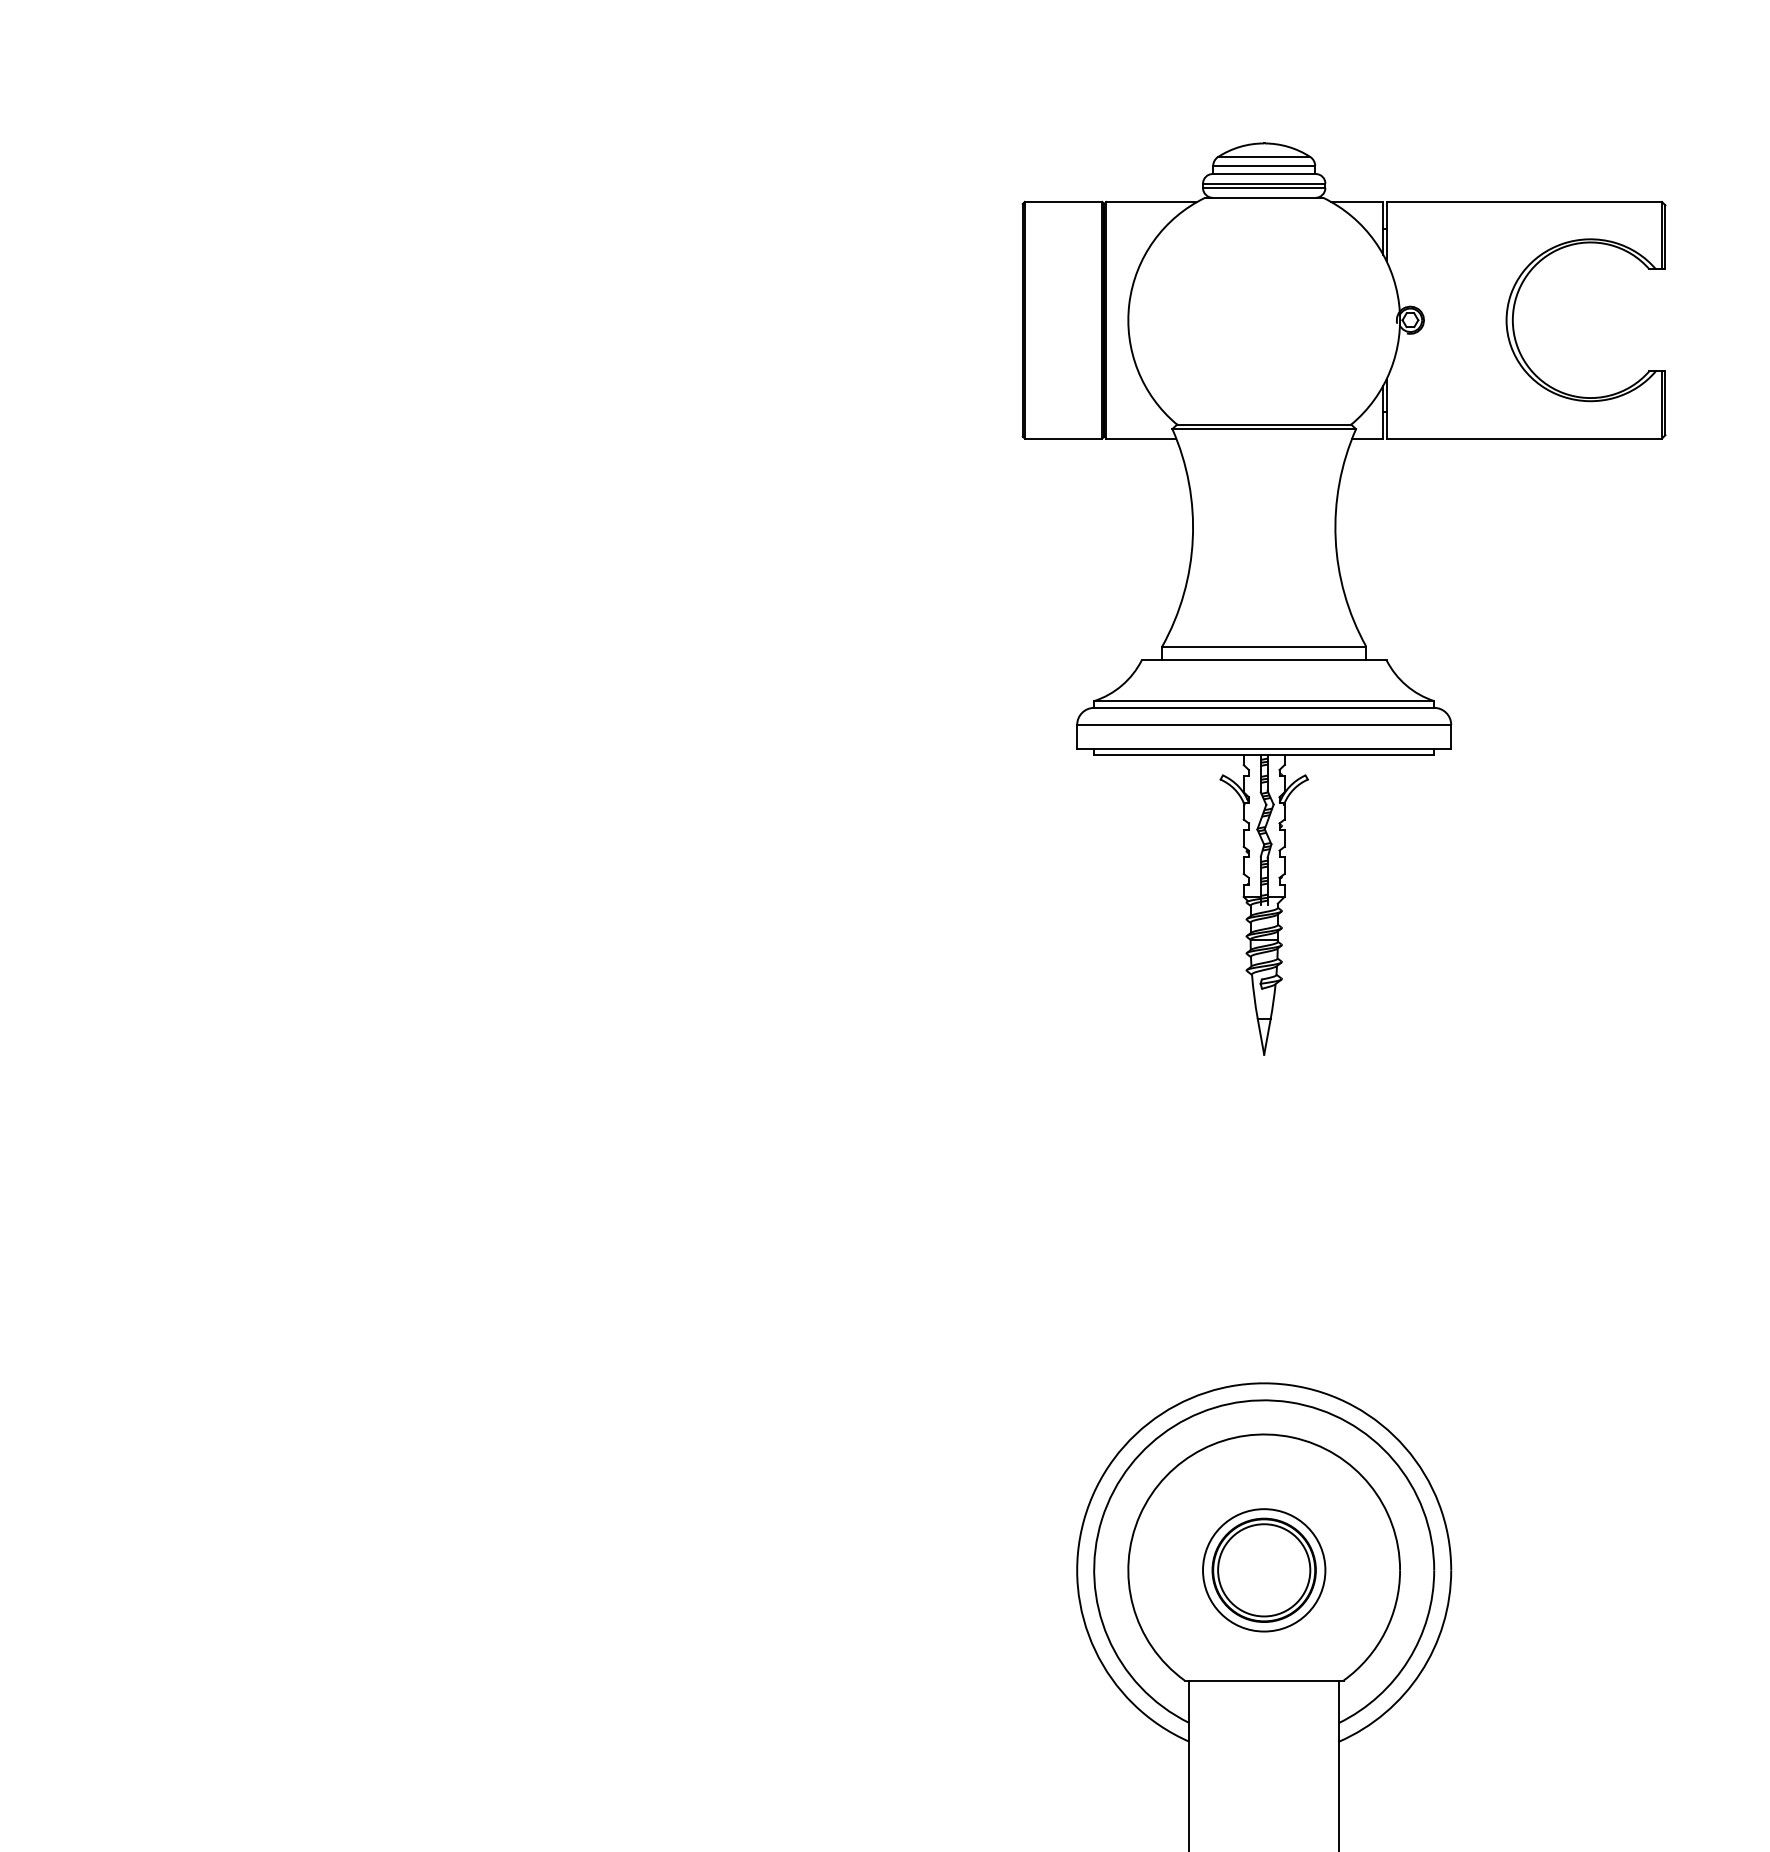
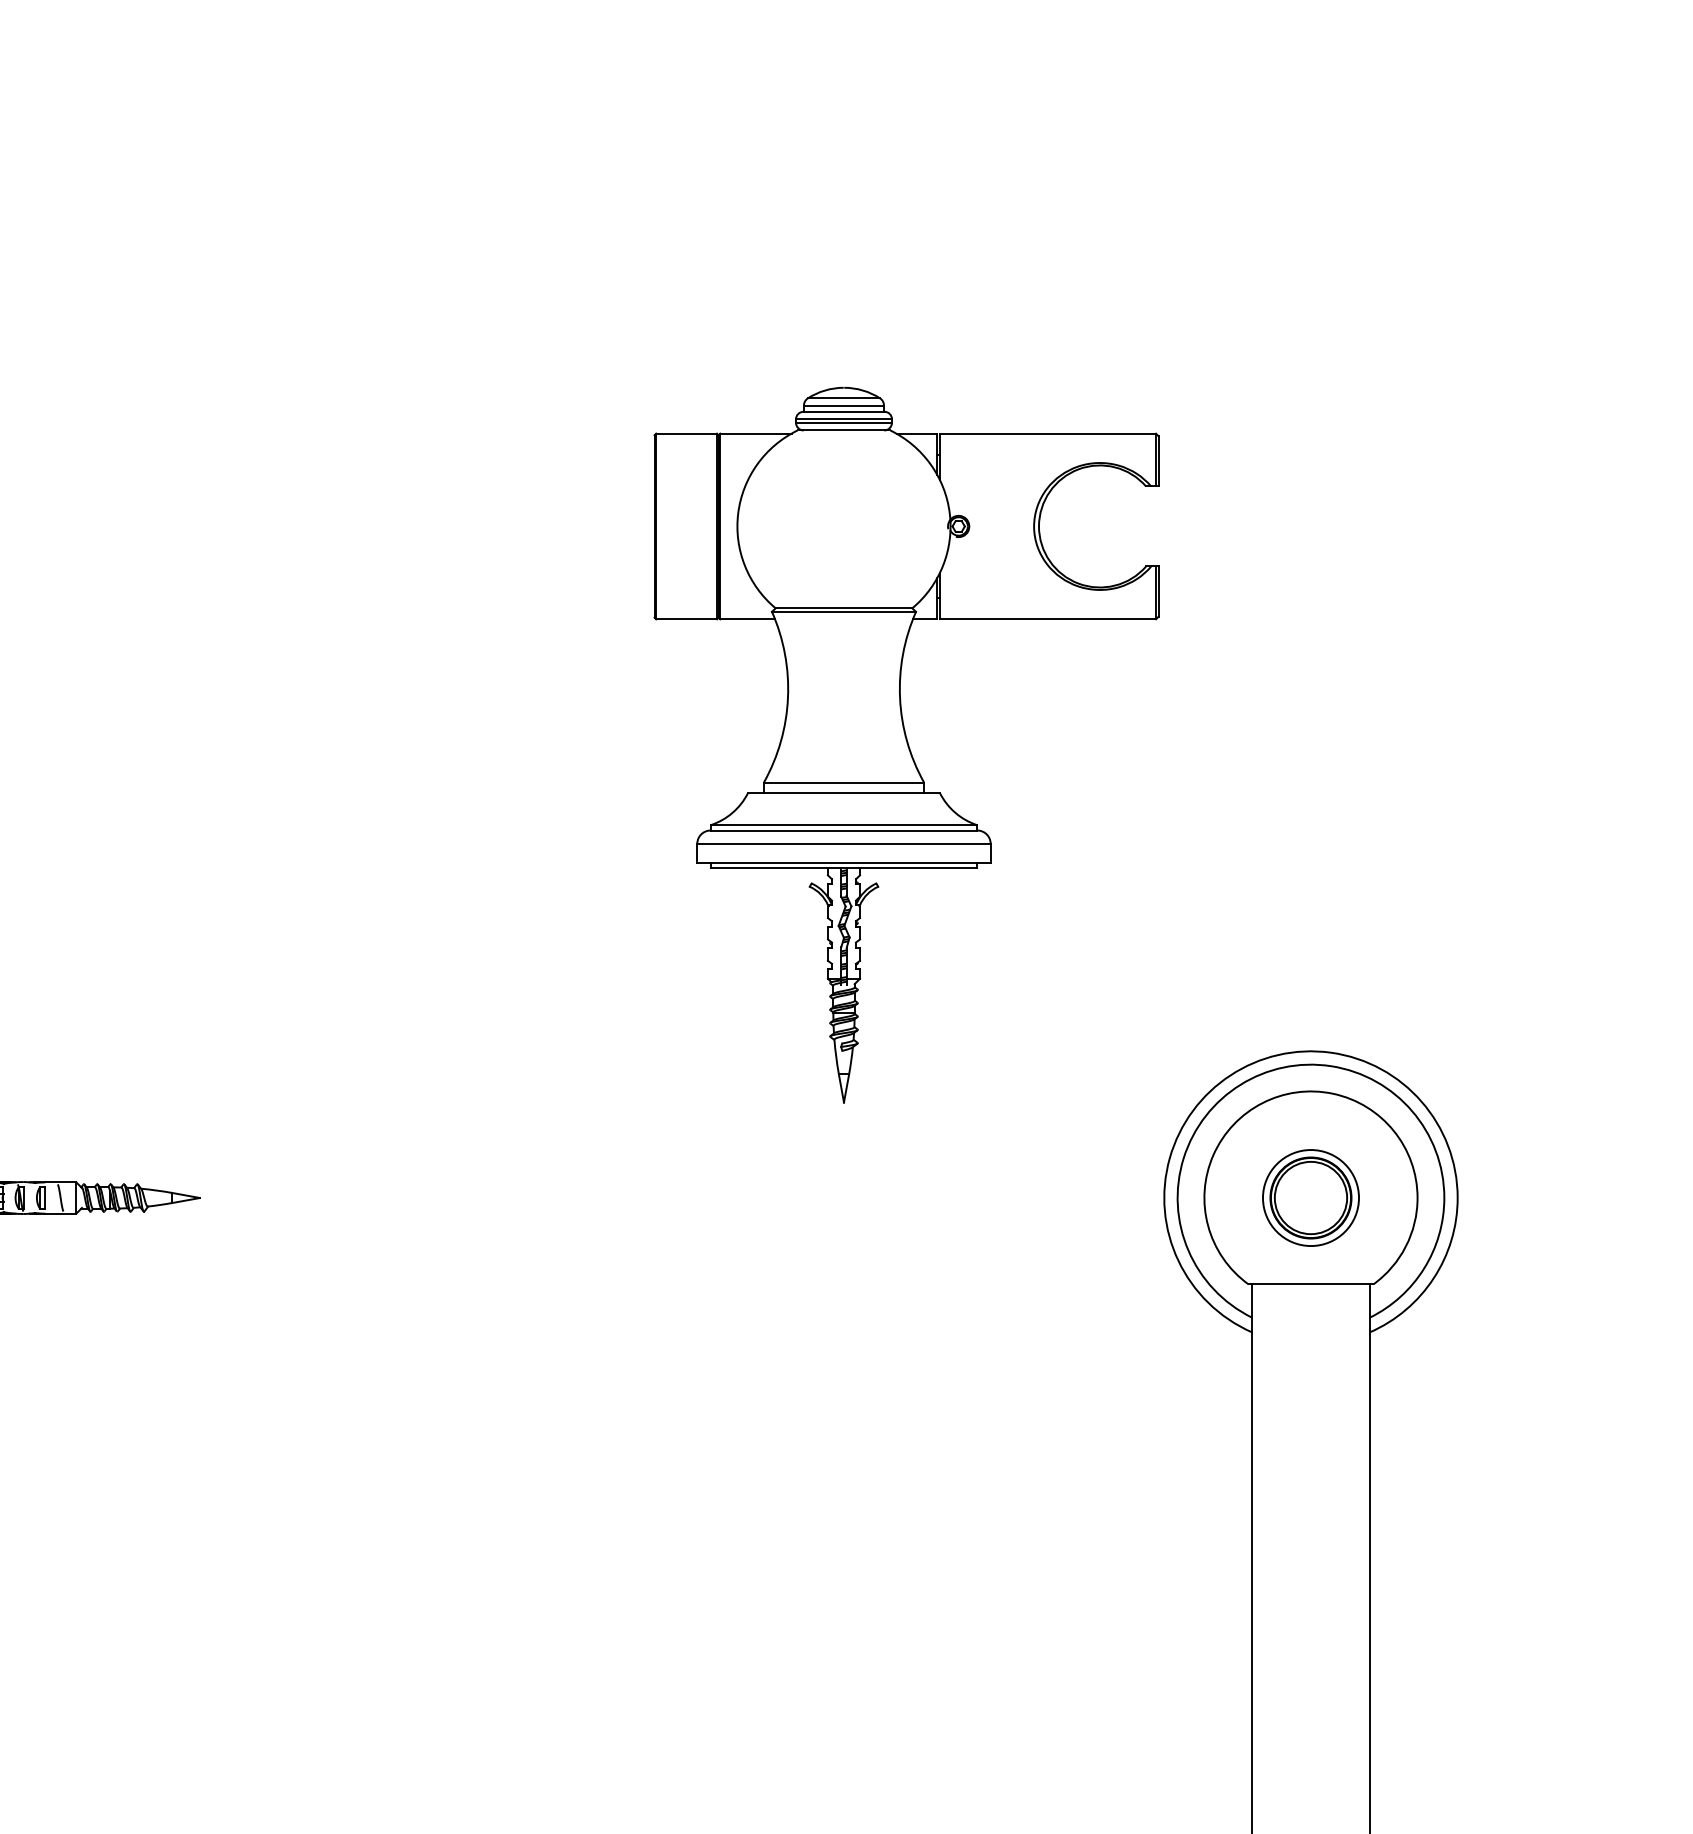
part: (1343, 598) -> (906, 744), moved

